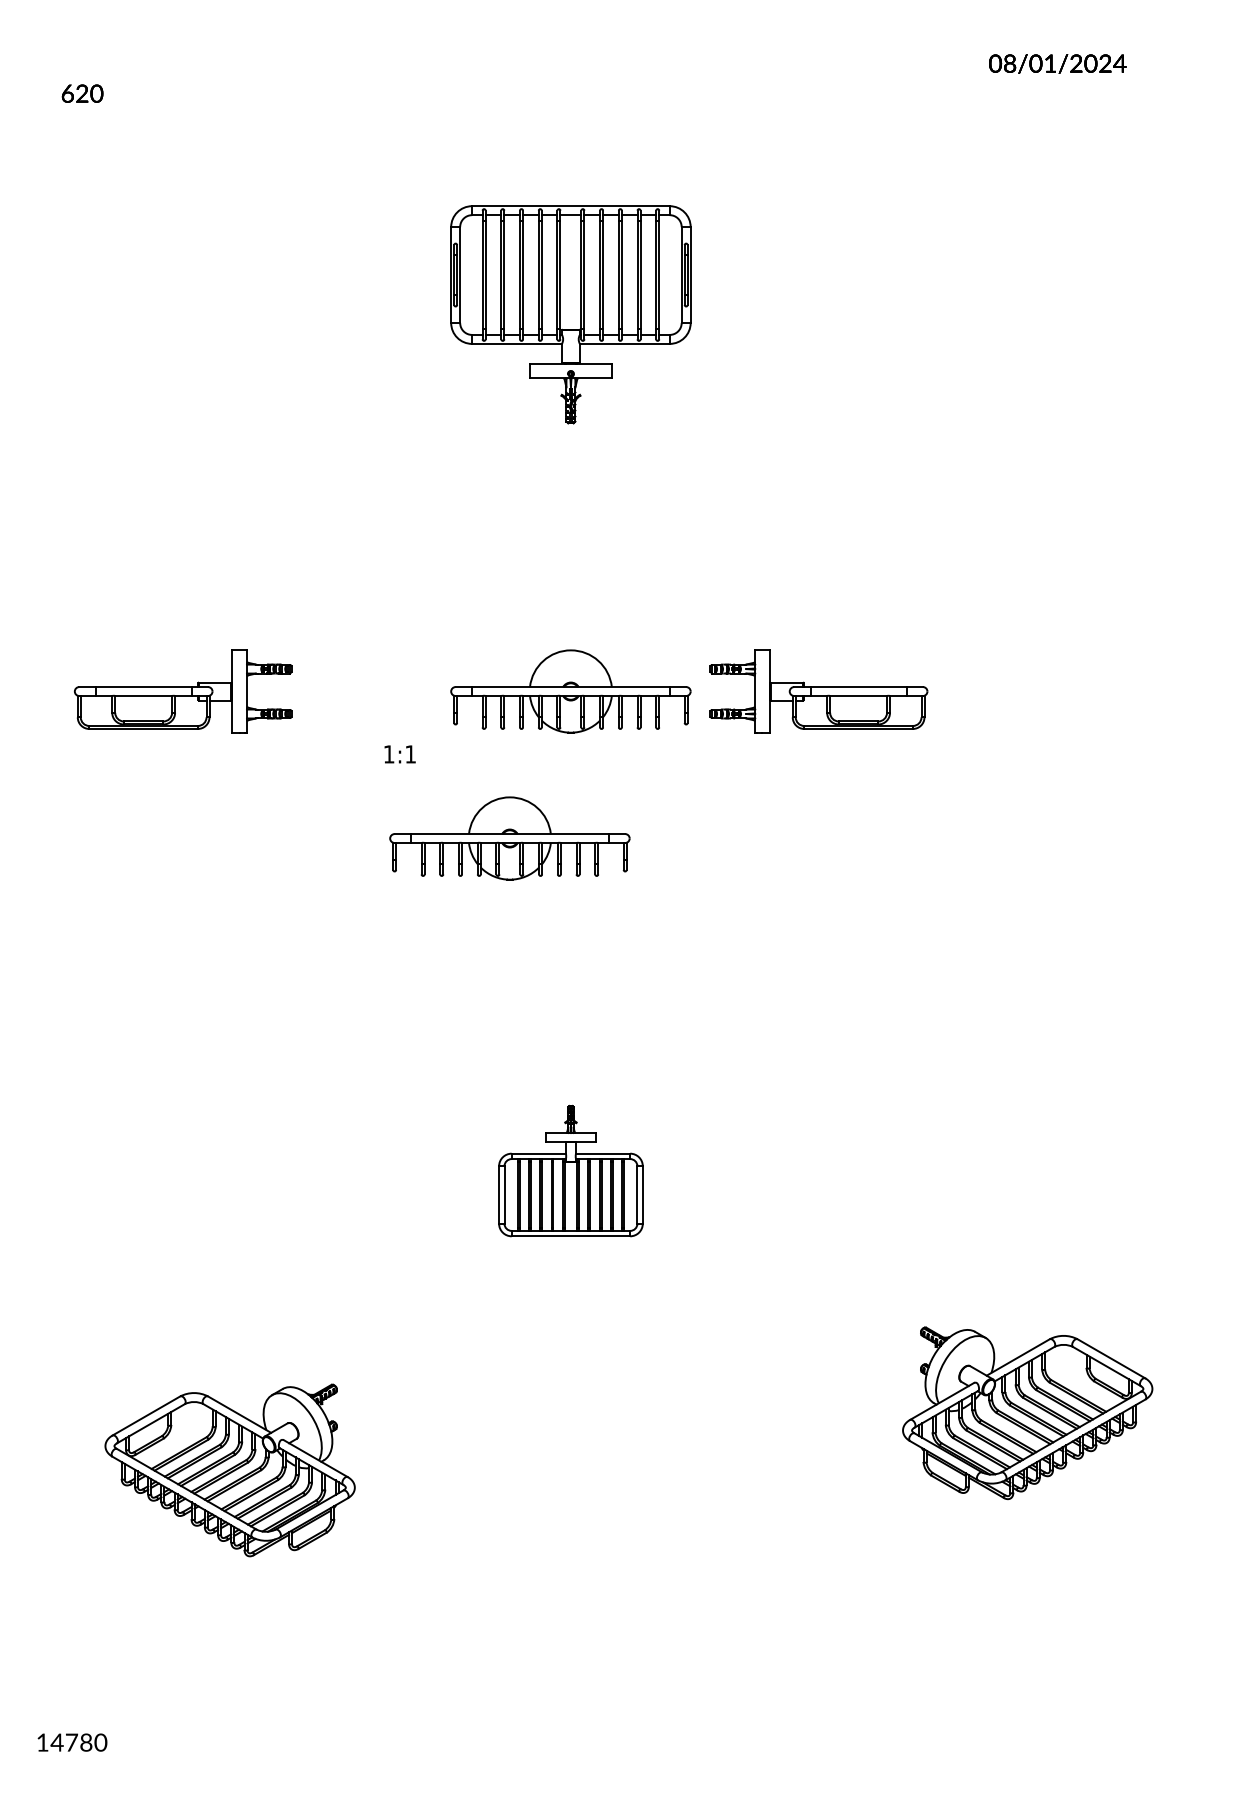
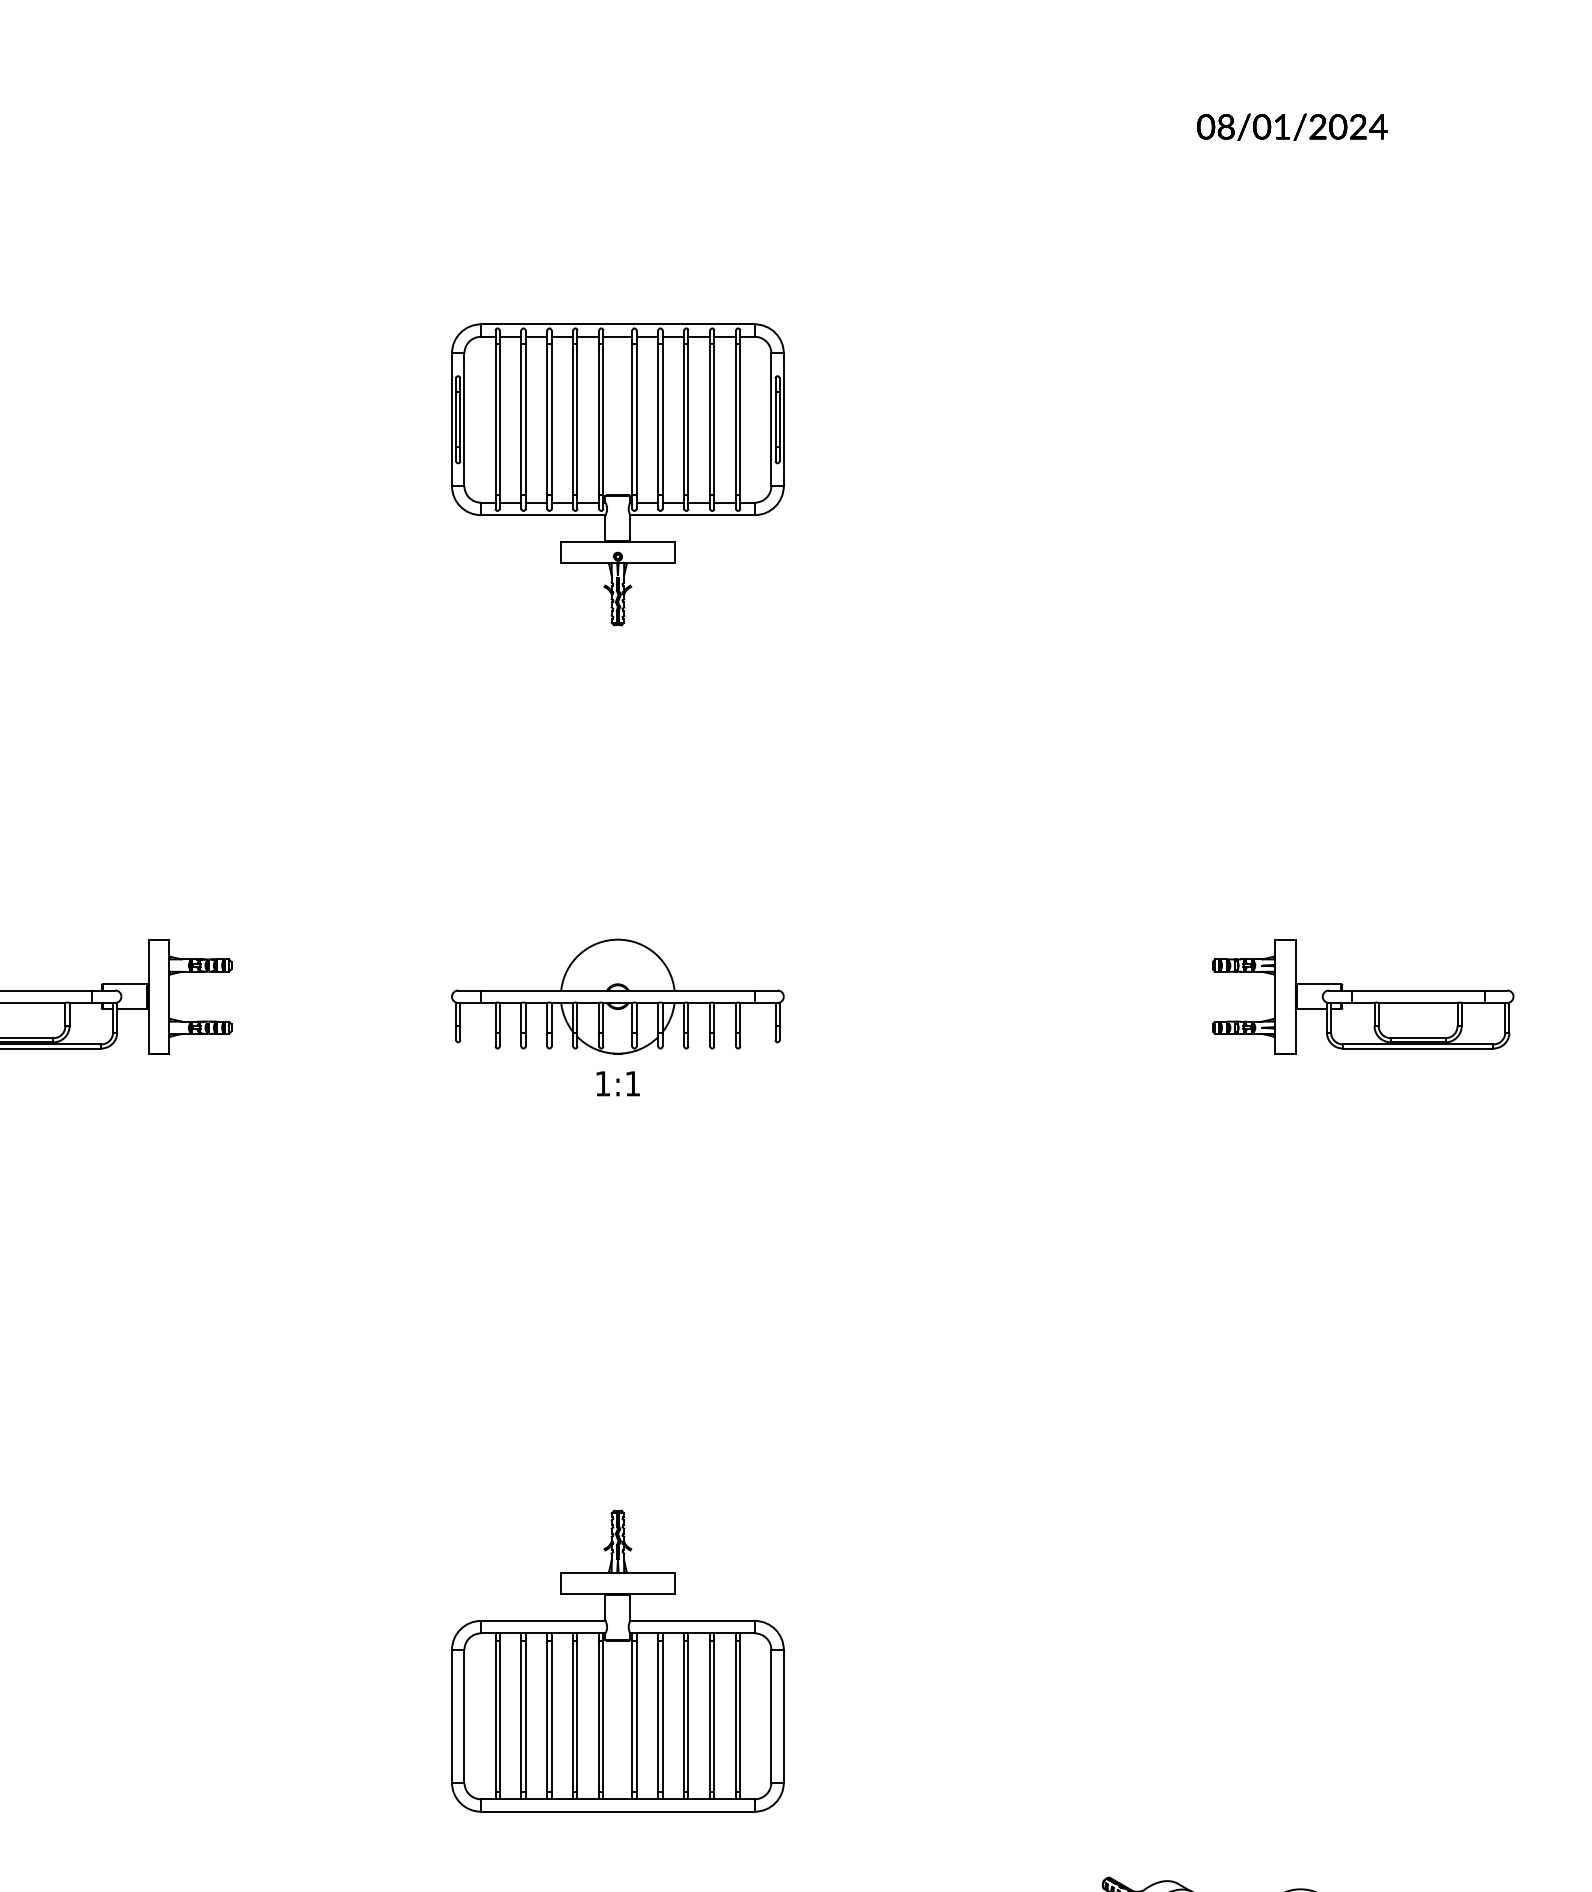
part: (818, 691) -> (1362, 996), moved
text: (399, 754) -> (617, 1083), moved
part: (509, 838) -> (532, 1200), removed
part: (570, 1170) -> (617, 1660), size x1.67

